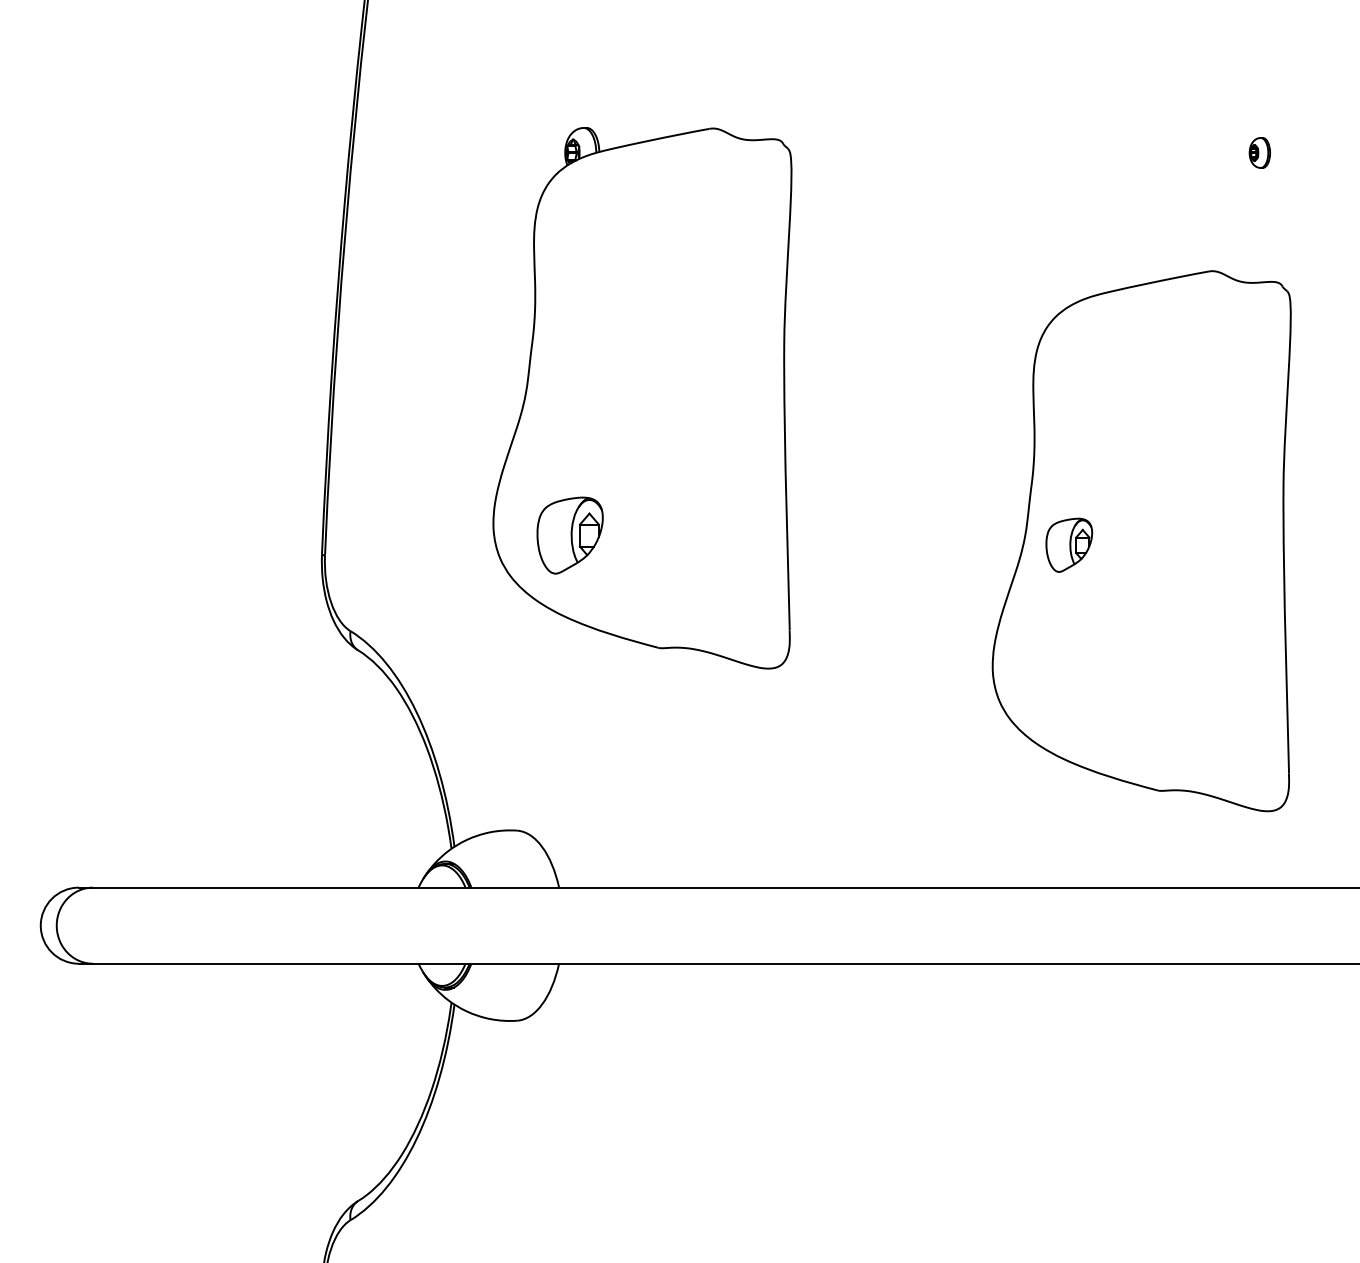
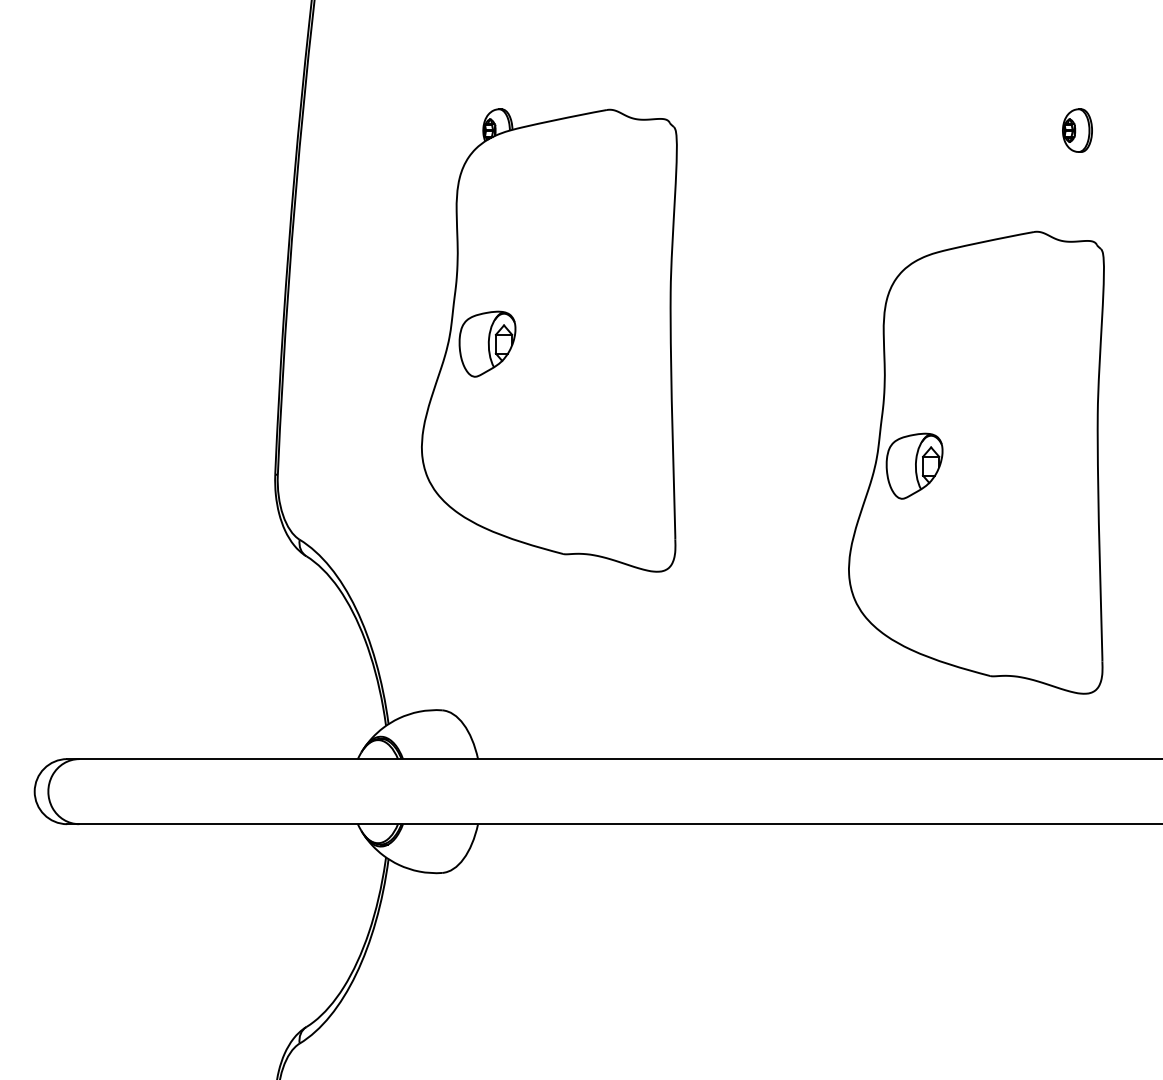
part: (1259, 152) -> (1077, 130), size x1.67
part: (569, 535) -> (486, 344), moved
part: (1068, 545) -> (913, 466), size x1.43

